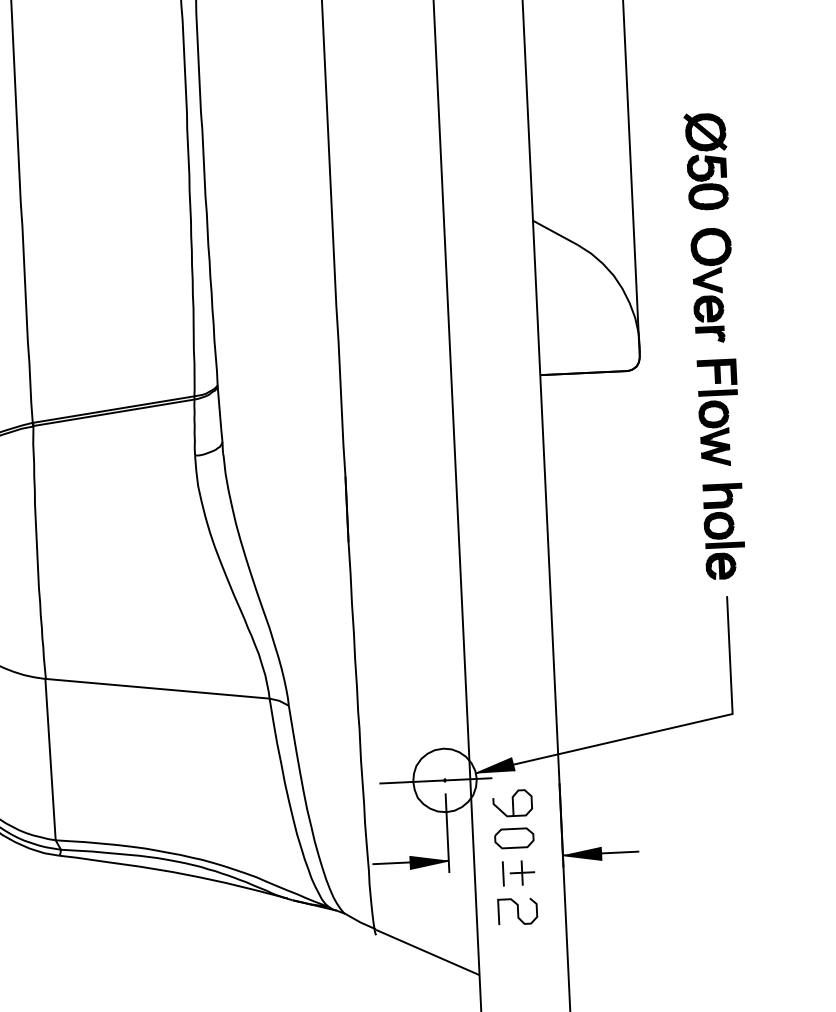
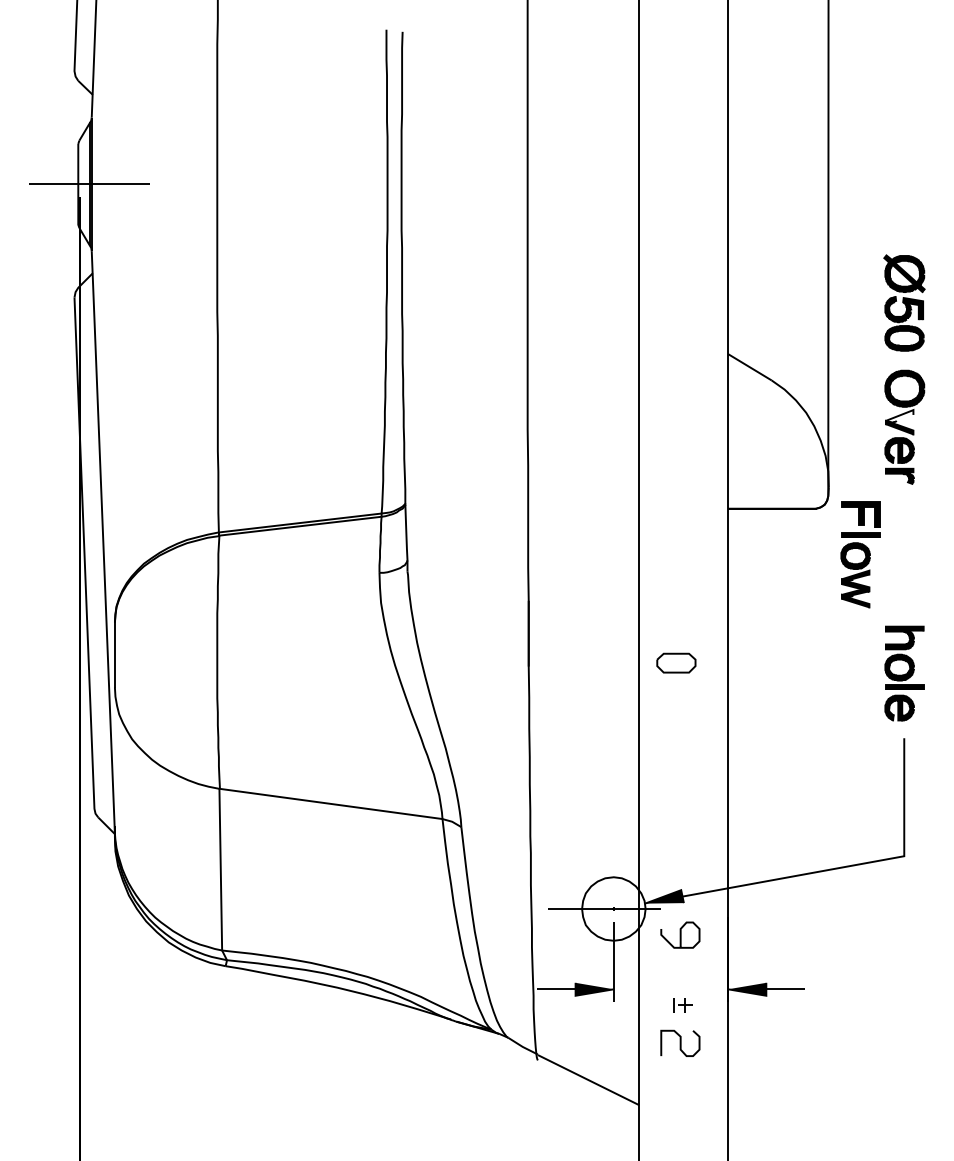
fill: (707, 274) -> (899, 416), removed
part: (718, 412) -> (860, 554), moved
part: (514, 837) -> (676, 662), moved
part: (519, 873) -> (683, 1005), size x0.6

